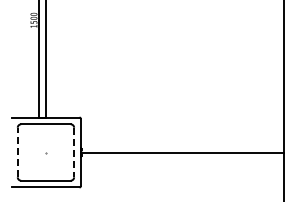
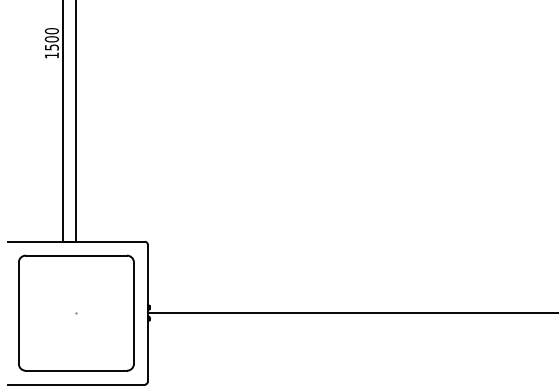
line: (17, 152) -> (18, 313), dashed -> solid
line: (74, 152) -> (134, 313), dashed -> solid

